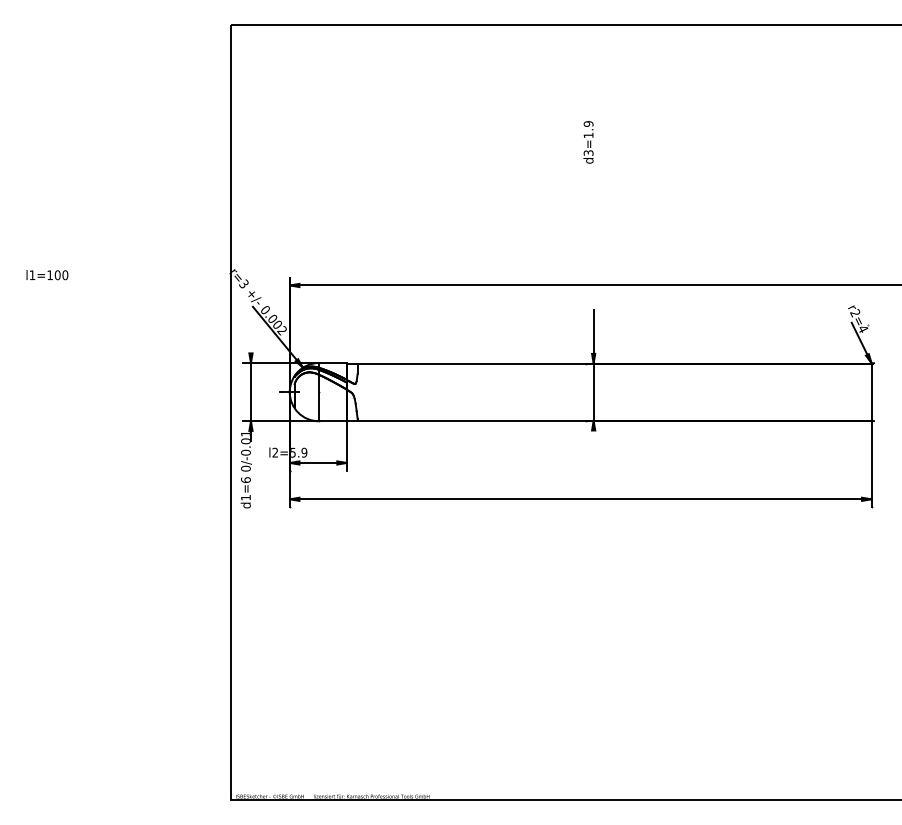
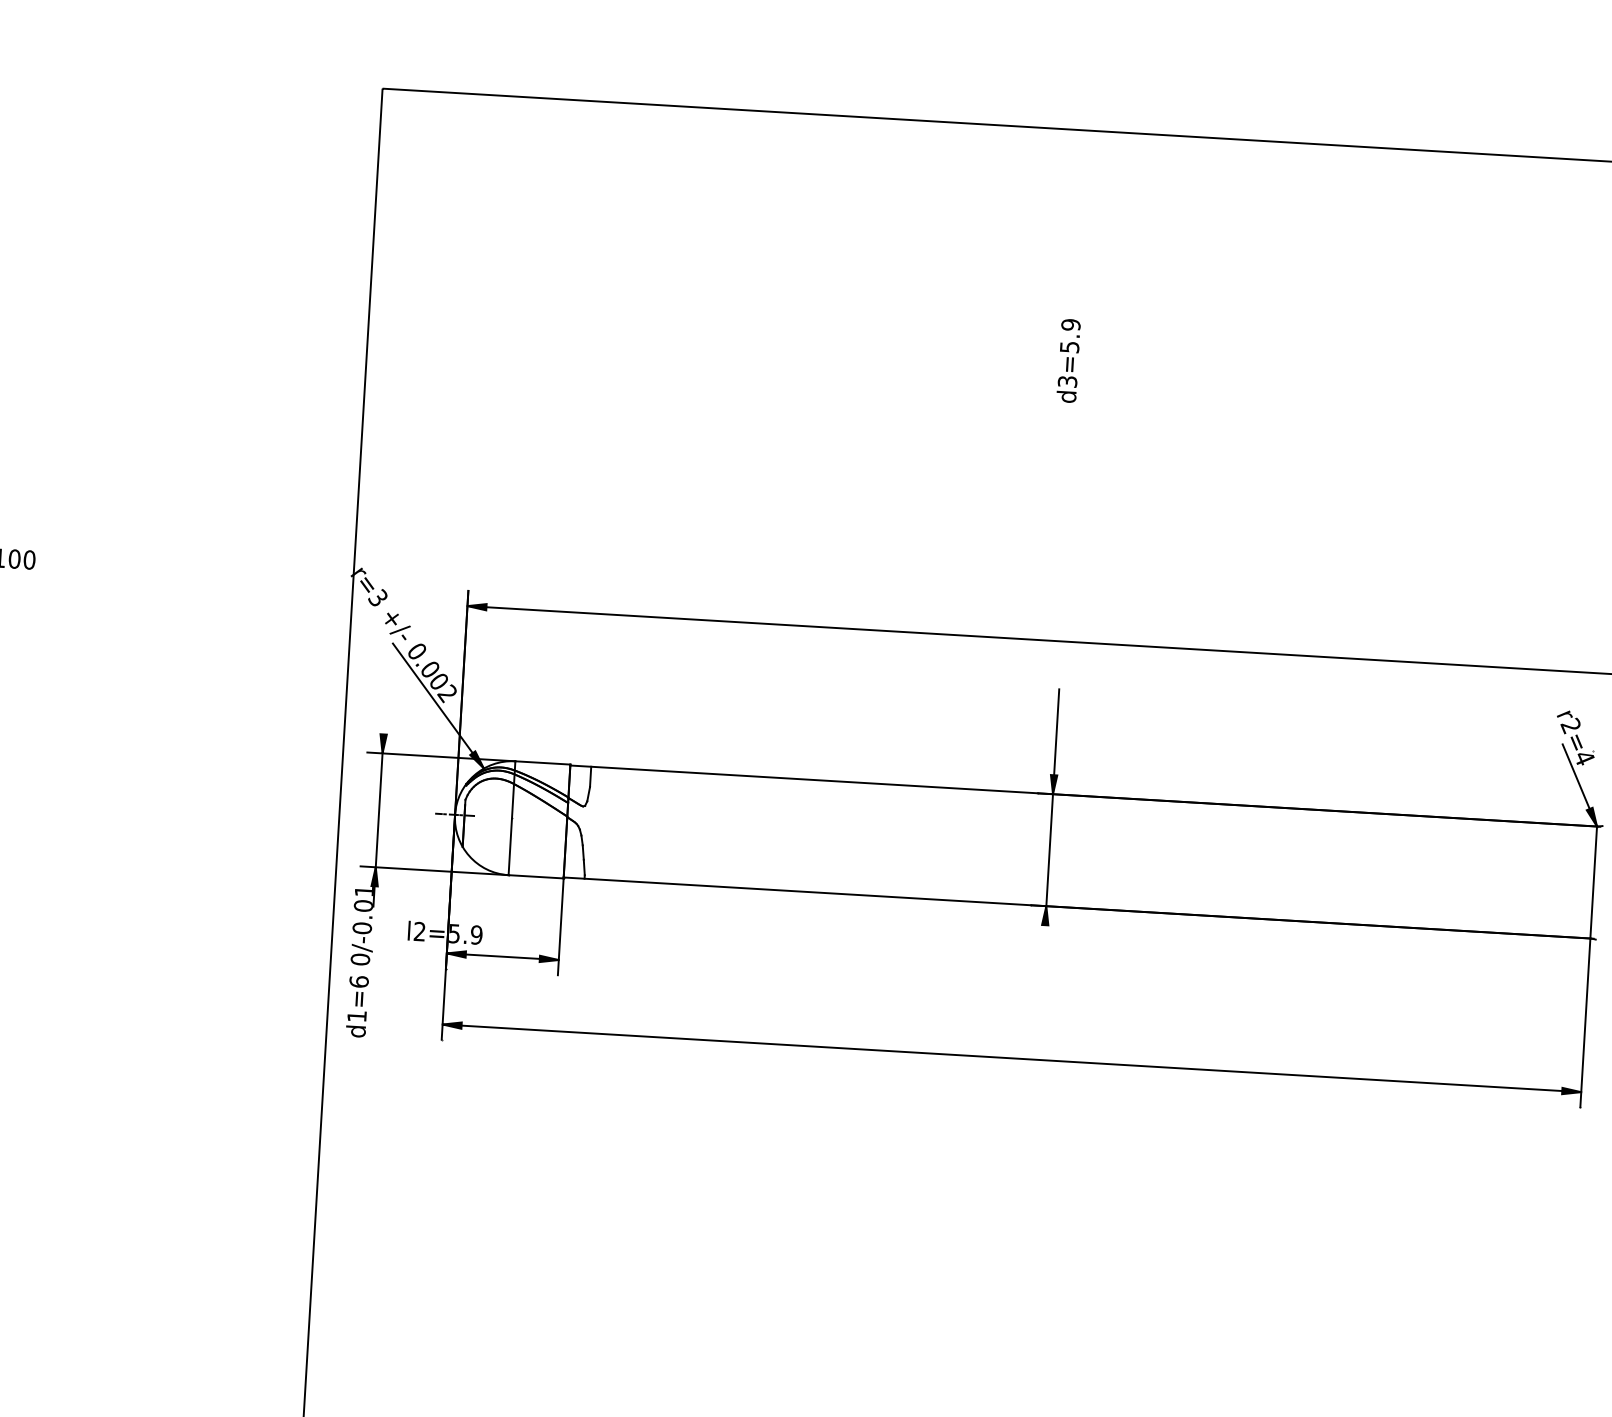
text: (588, 135) -> (1069, 347), d3=1.9 -> d3=5.9

